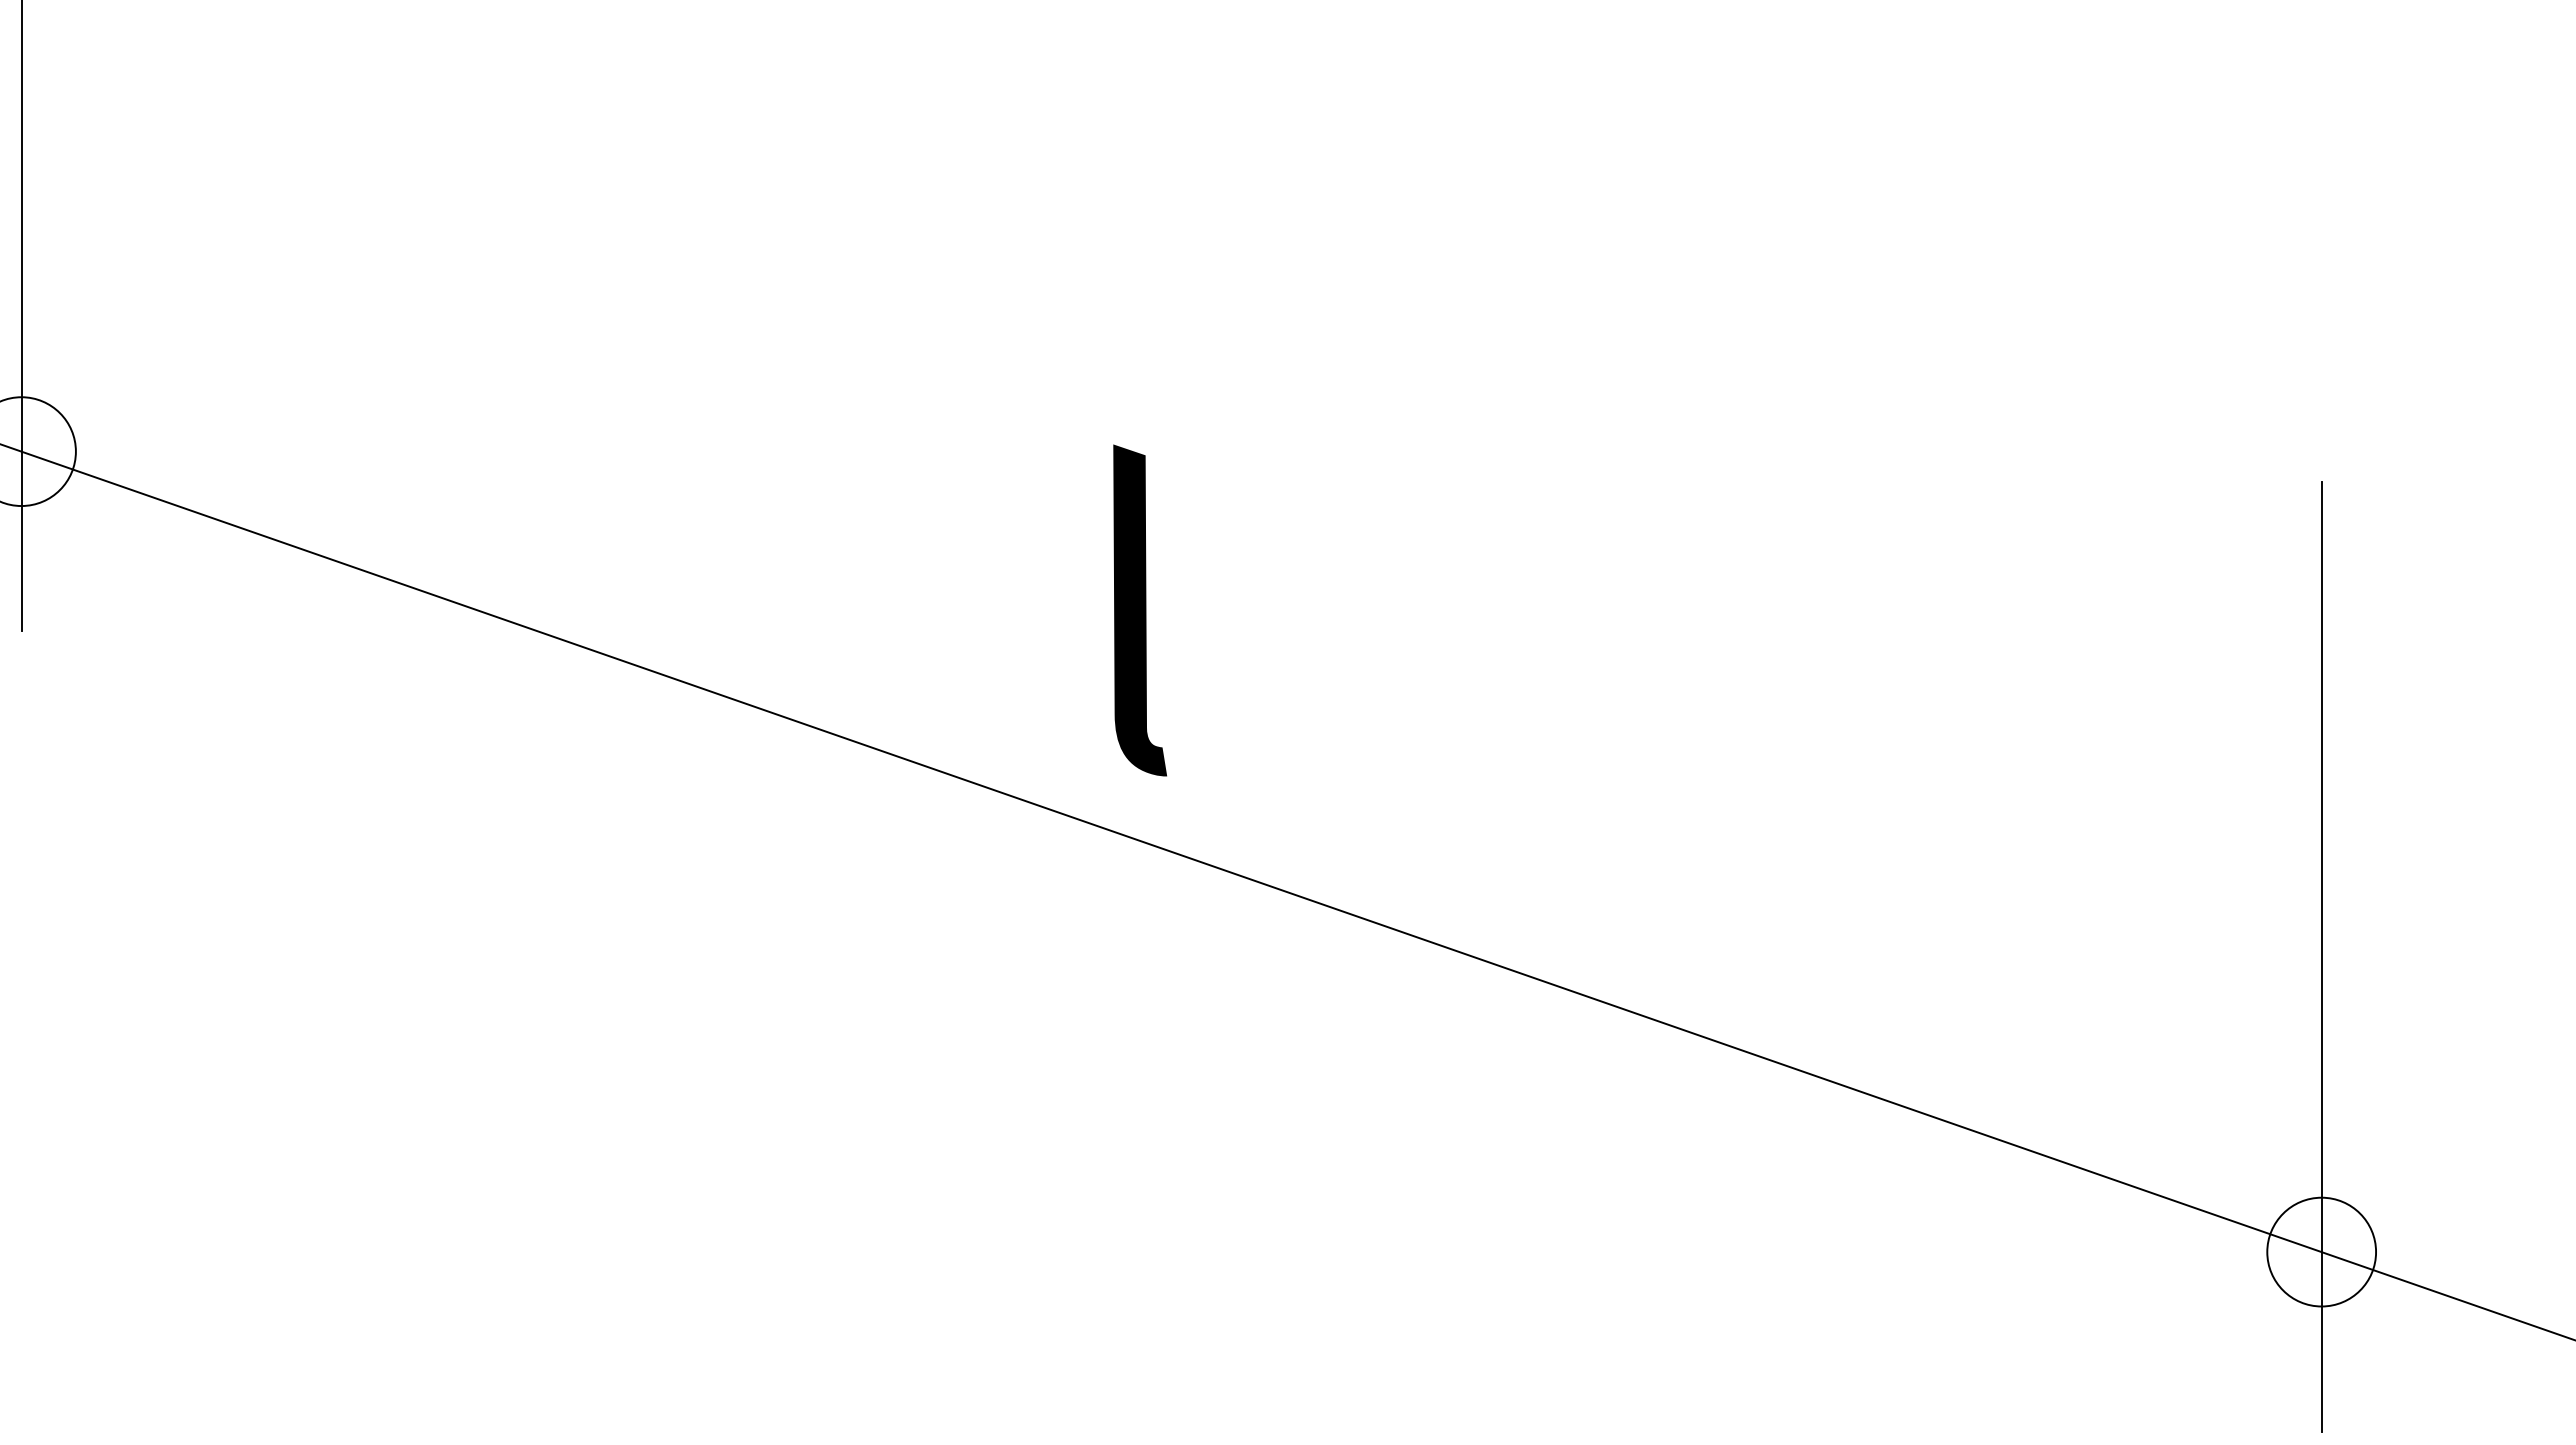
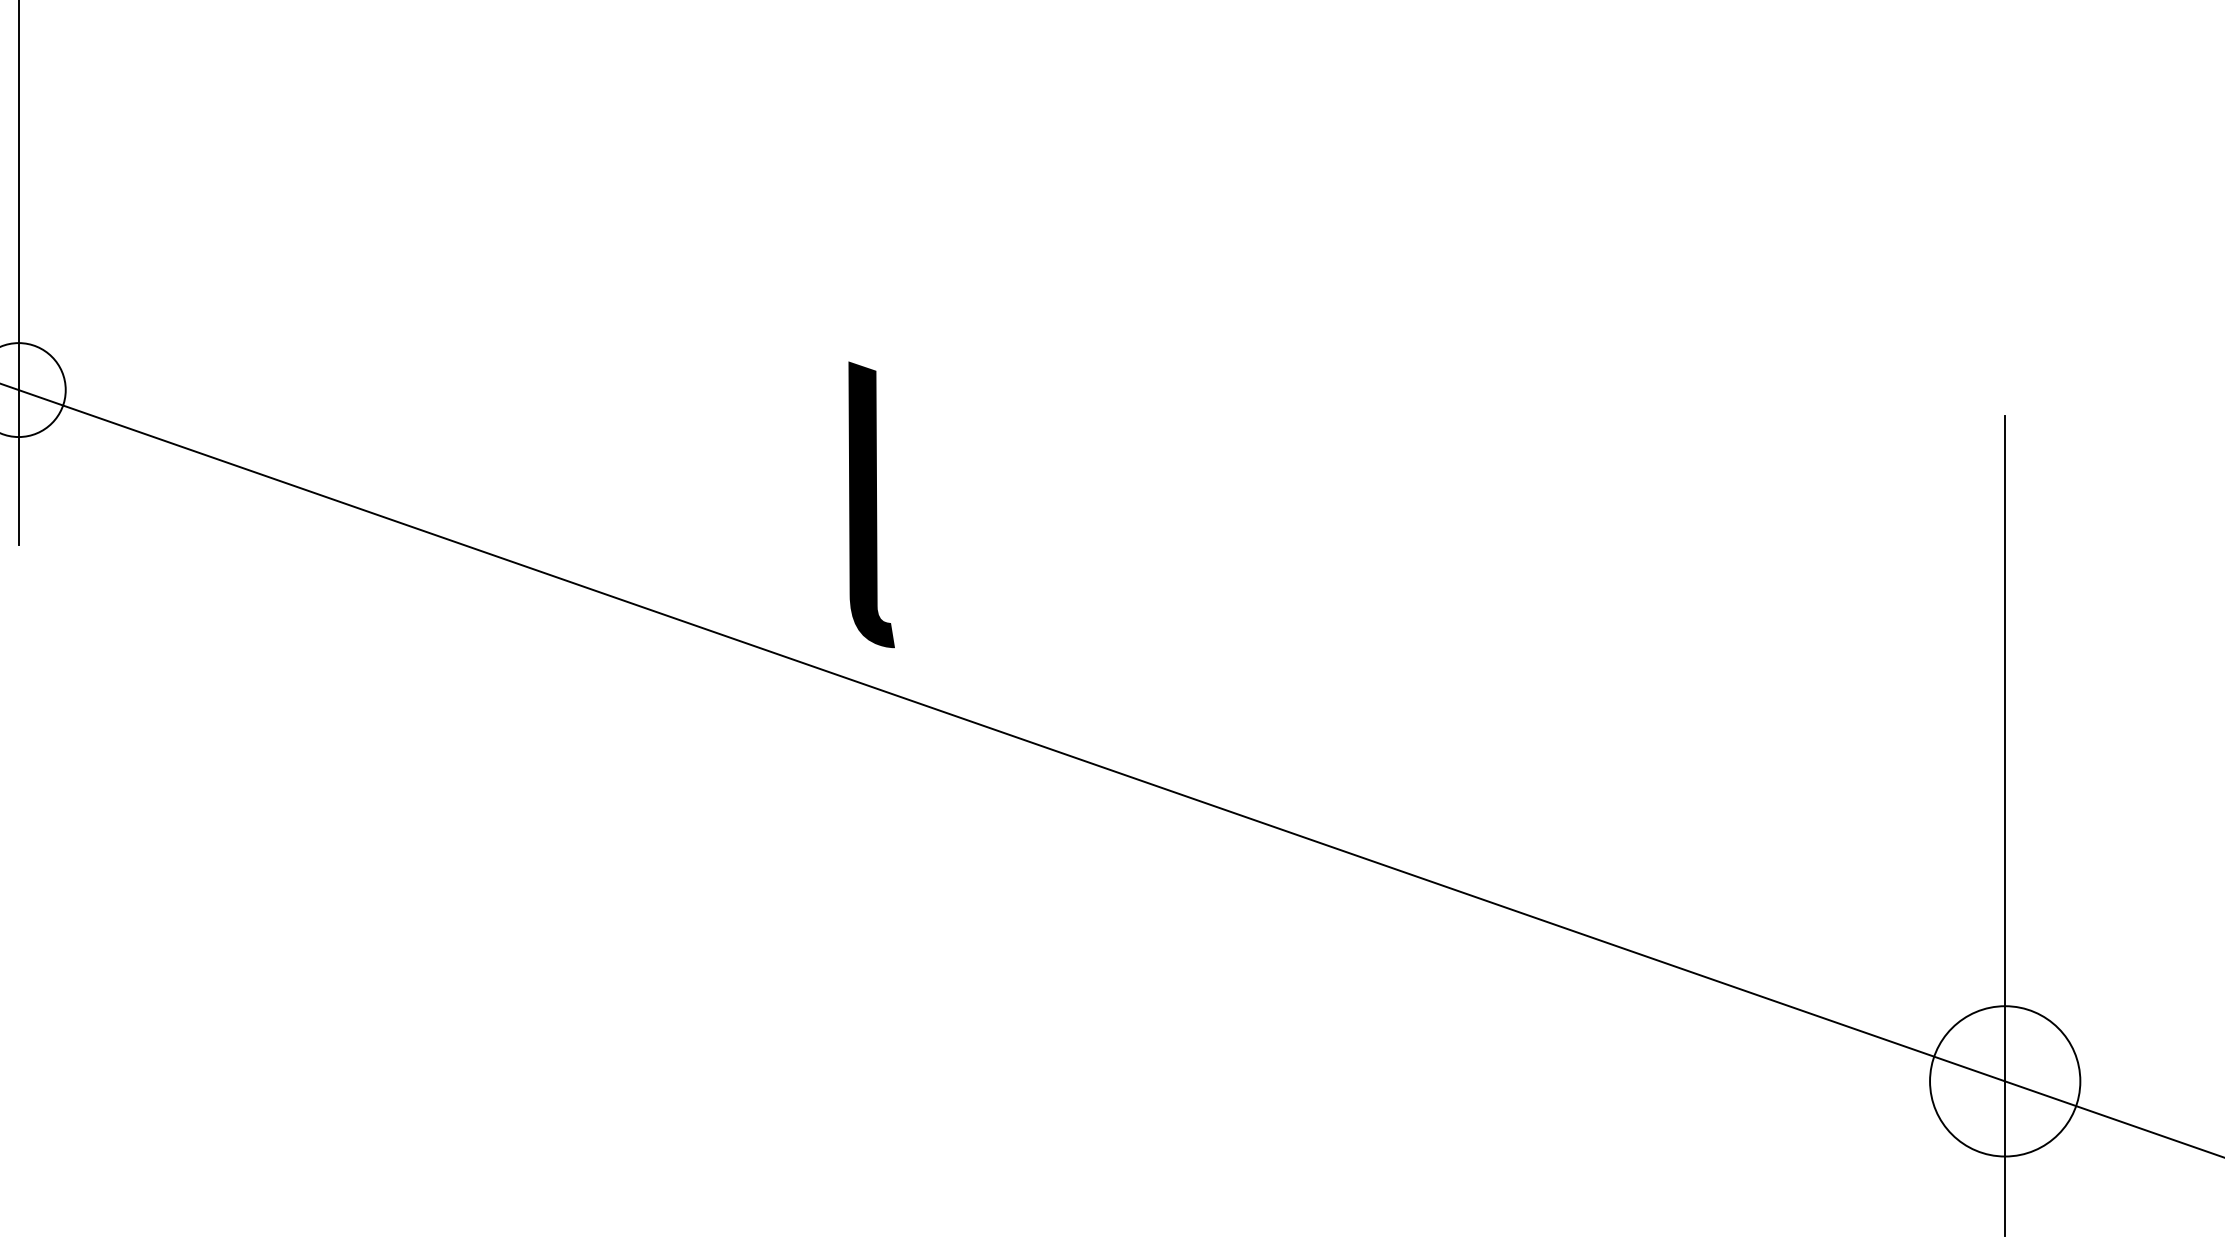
text: (1139, 610) -> (871, 504), moved
circle: (2321, 1251) -> (2005, 1080), size x1.6

